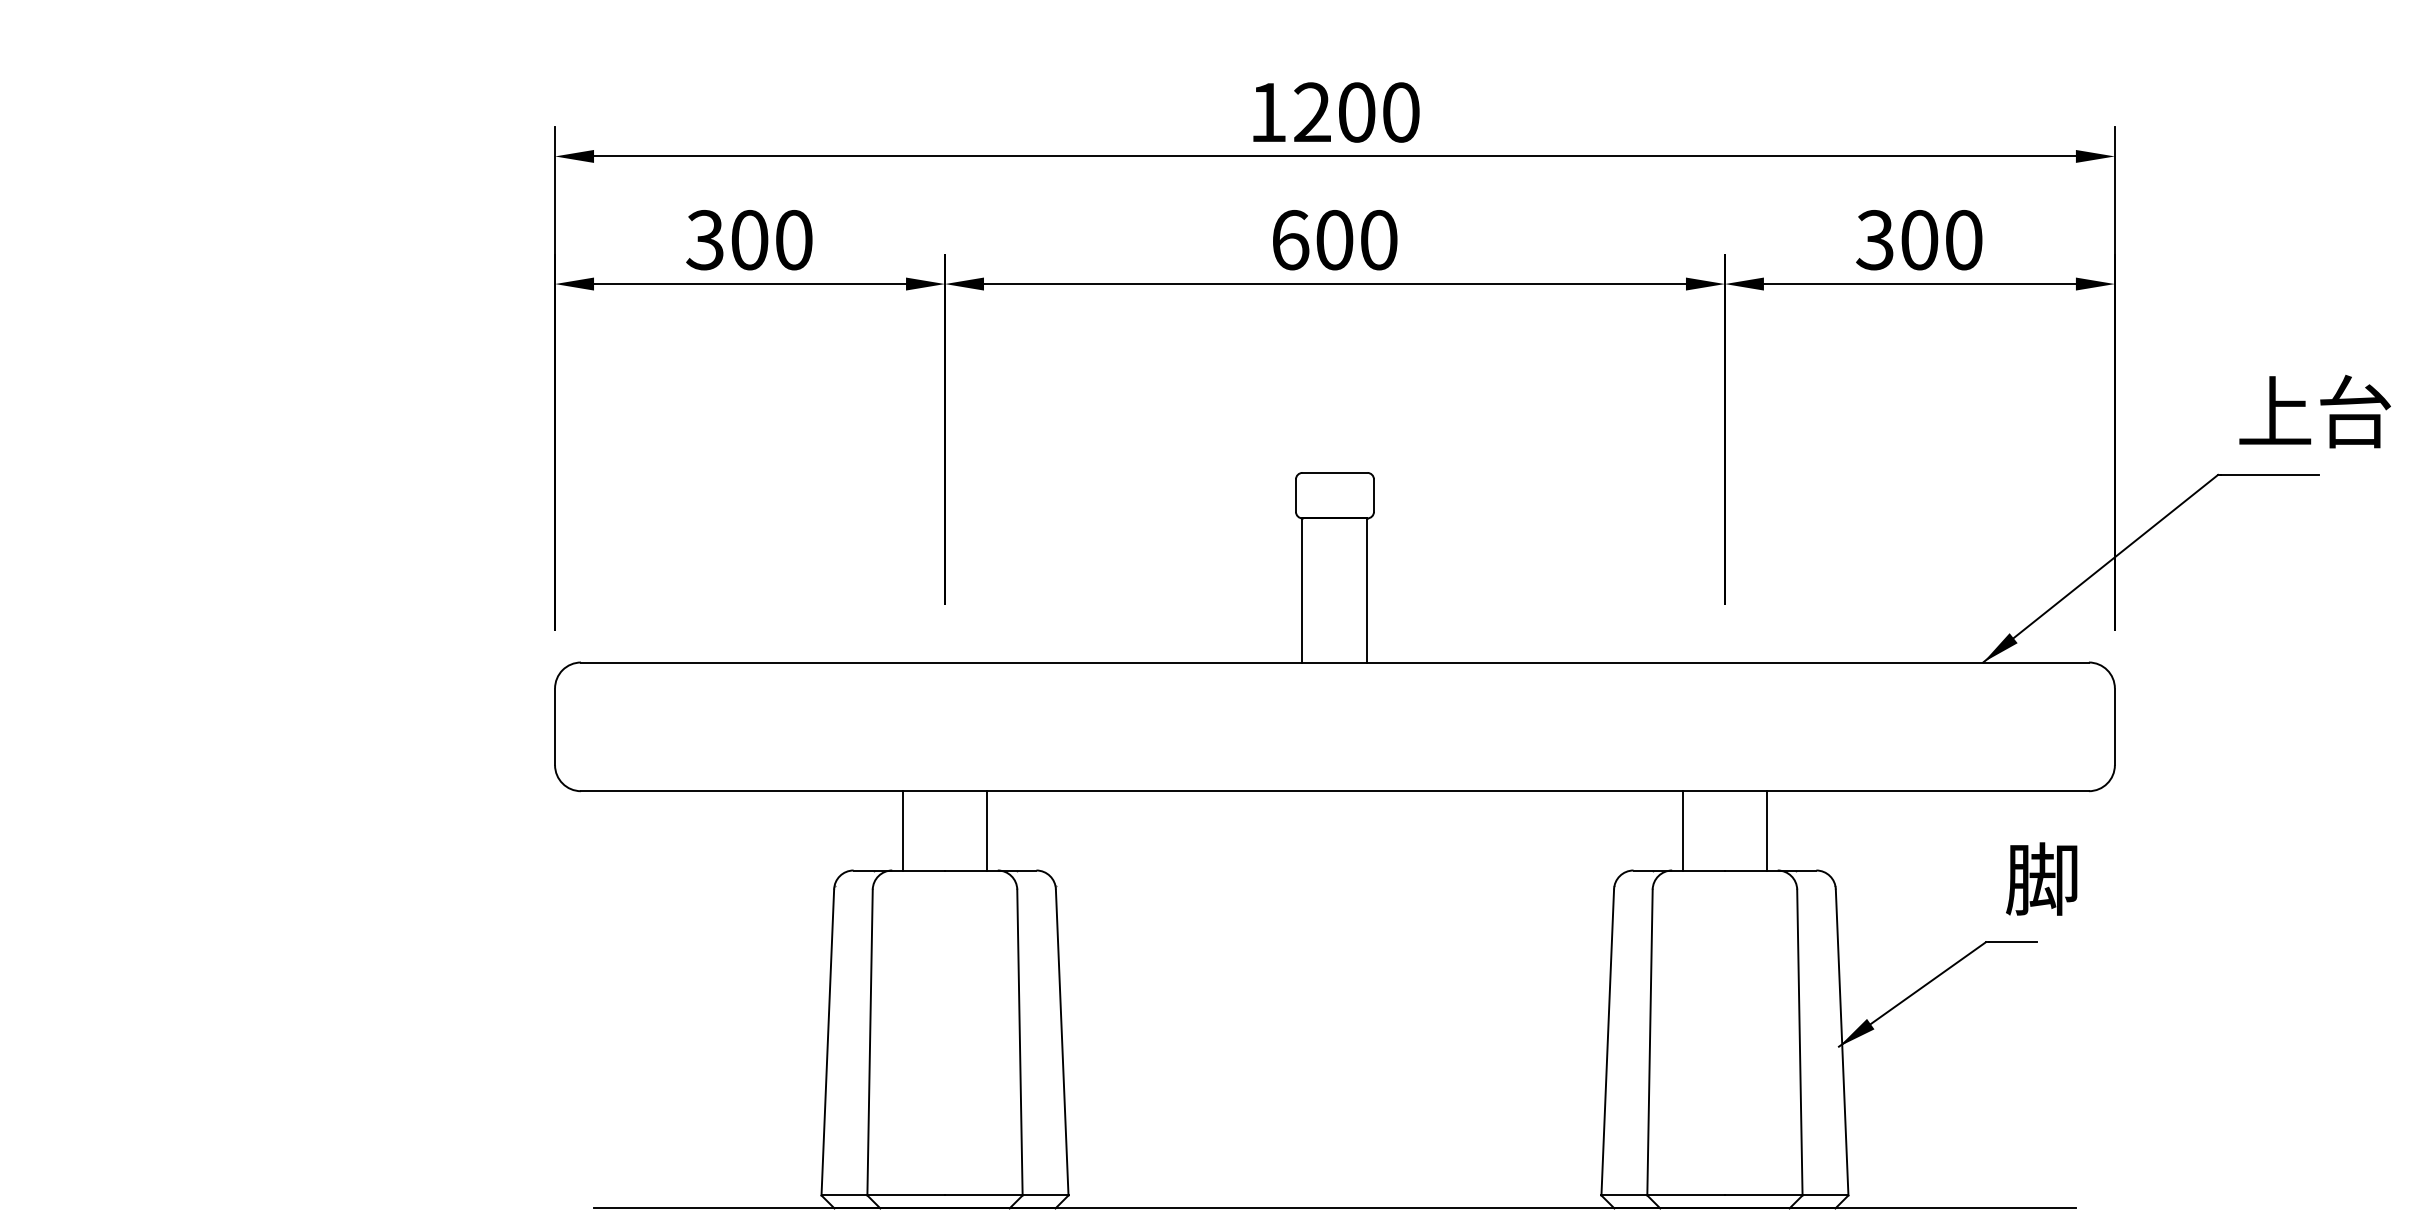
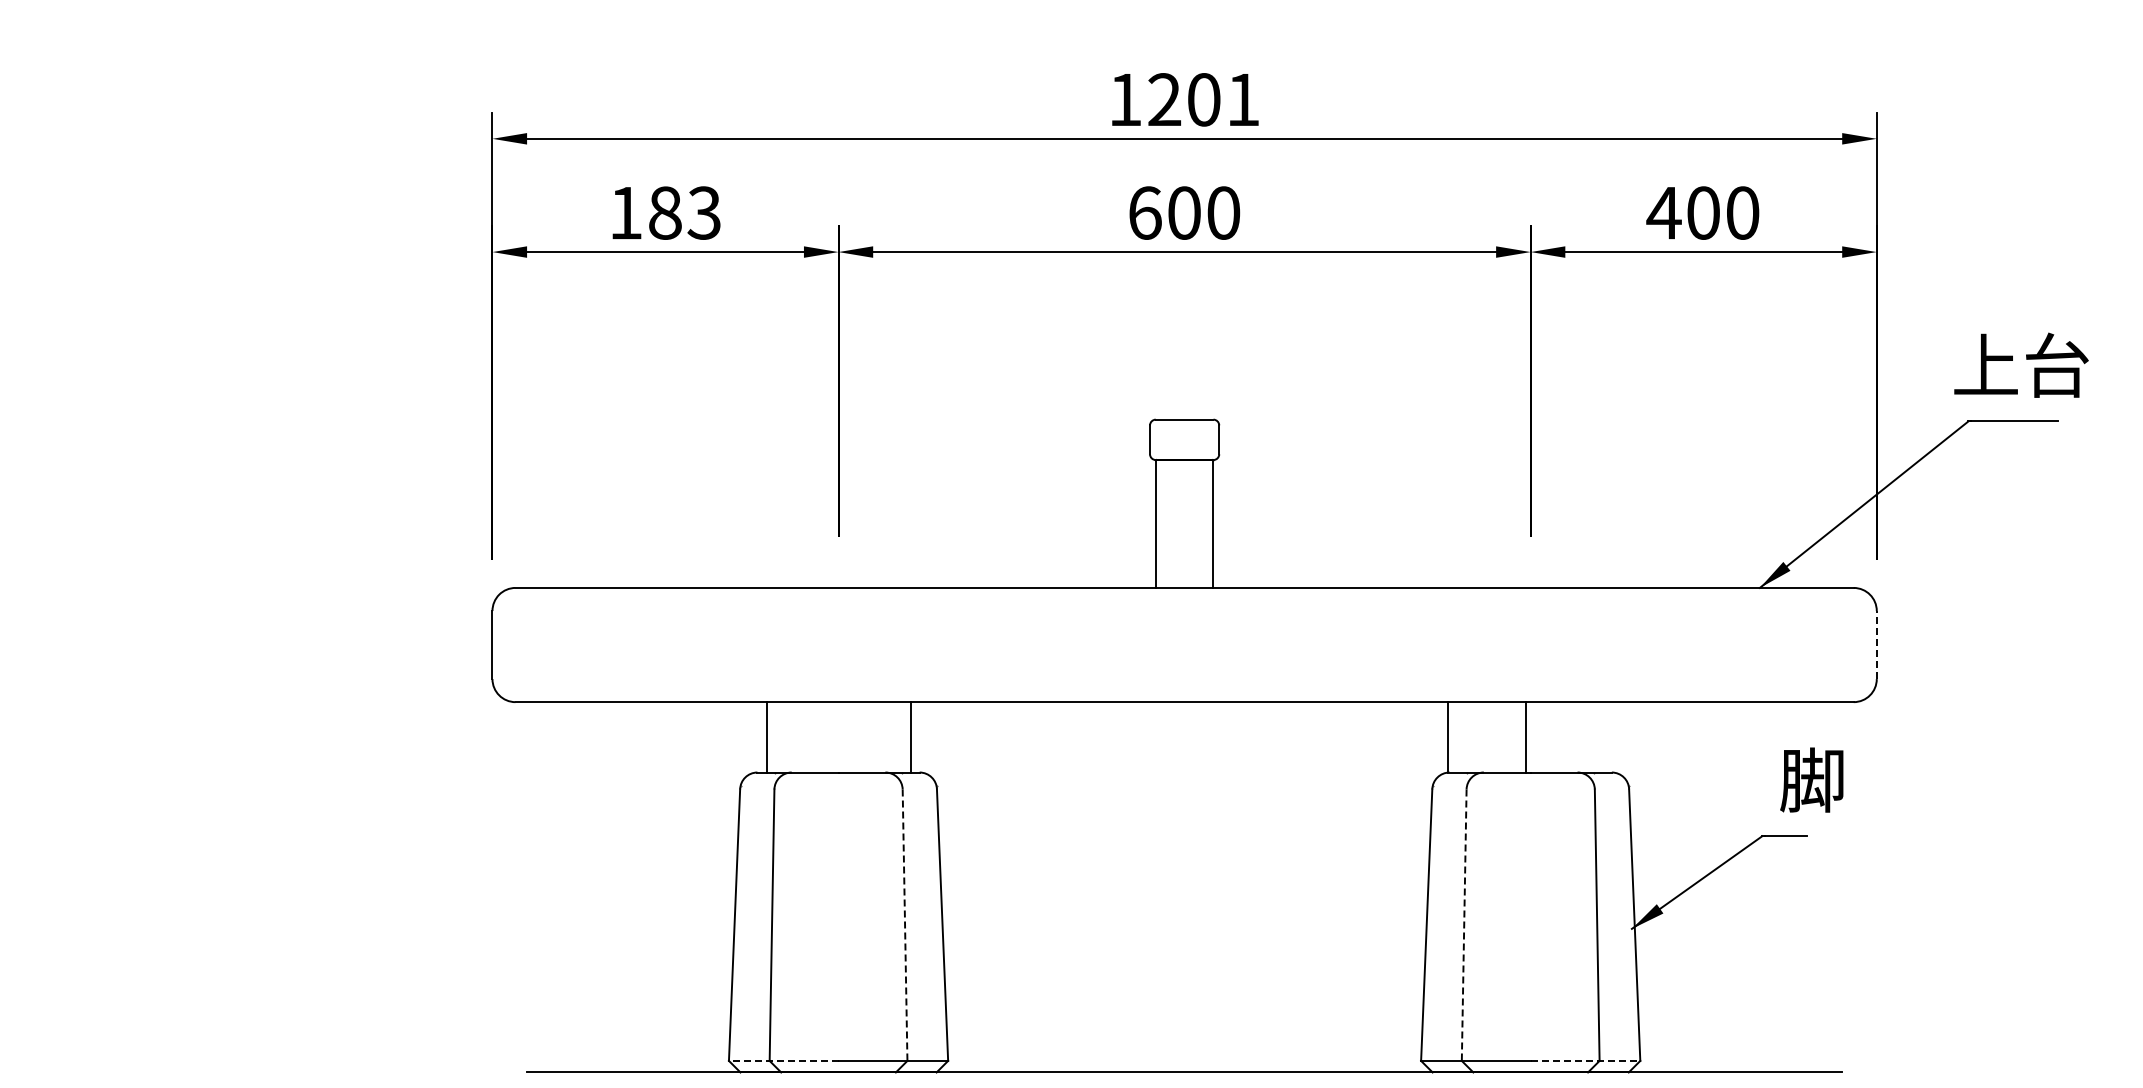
text: (1401, 112) -> (1243, 99), 1200 -> 1201
text: (748, 239) -> (664, 212), 300 -> 183
text: (1874, 239) -> (1663, 212), 300 -> 400
text: (2315, 410) -> (2021, 364), moved
line: (2114, 726) -> (1876, 644), solid -> dashed
line: (903, 831) -> (767, 737), moved
line: (987, 831) -> (911, 737), moved
line: (1683, 831) -> (1448, 737), moved
line: (1767, 831) -> (1526, 737), moved
line: (1020, 1042) -> (905, 925), solid -> dashed
line: (1650, 1042) -> (1464, 925), solid -> dashed
line: (882, 1194) -> (783, 1060), solid -> dashed
line: (1786, 1194) -> (1585, 1060), solid -> dashed

